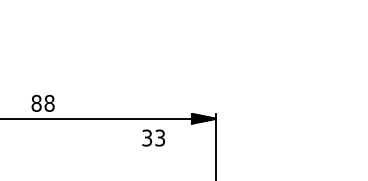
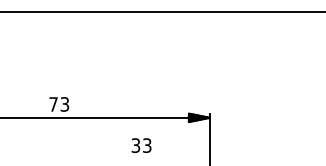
text: (43, 103) -> (59, 104), 88 -> 73
text: (153, 137) -> (141, 145), moved

